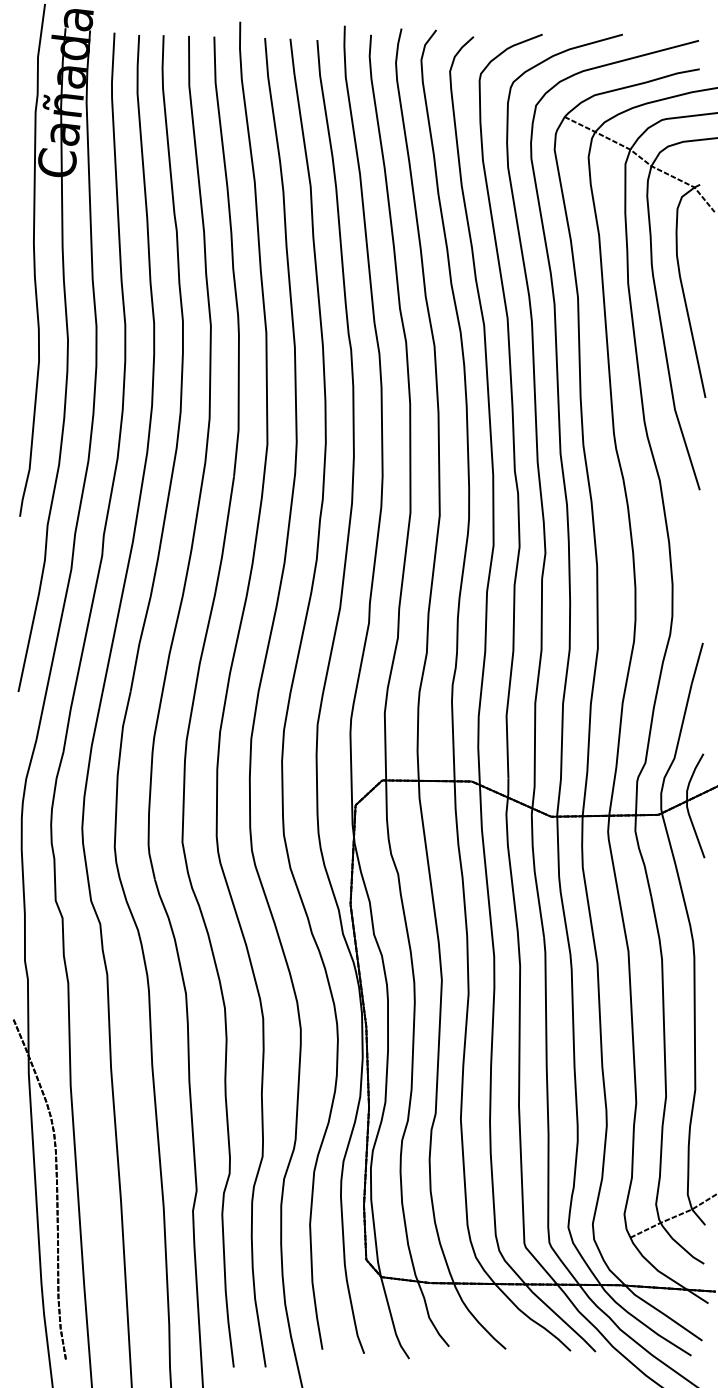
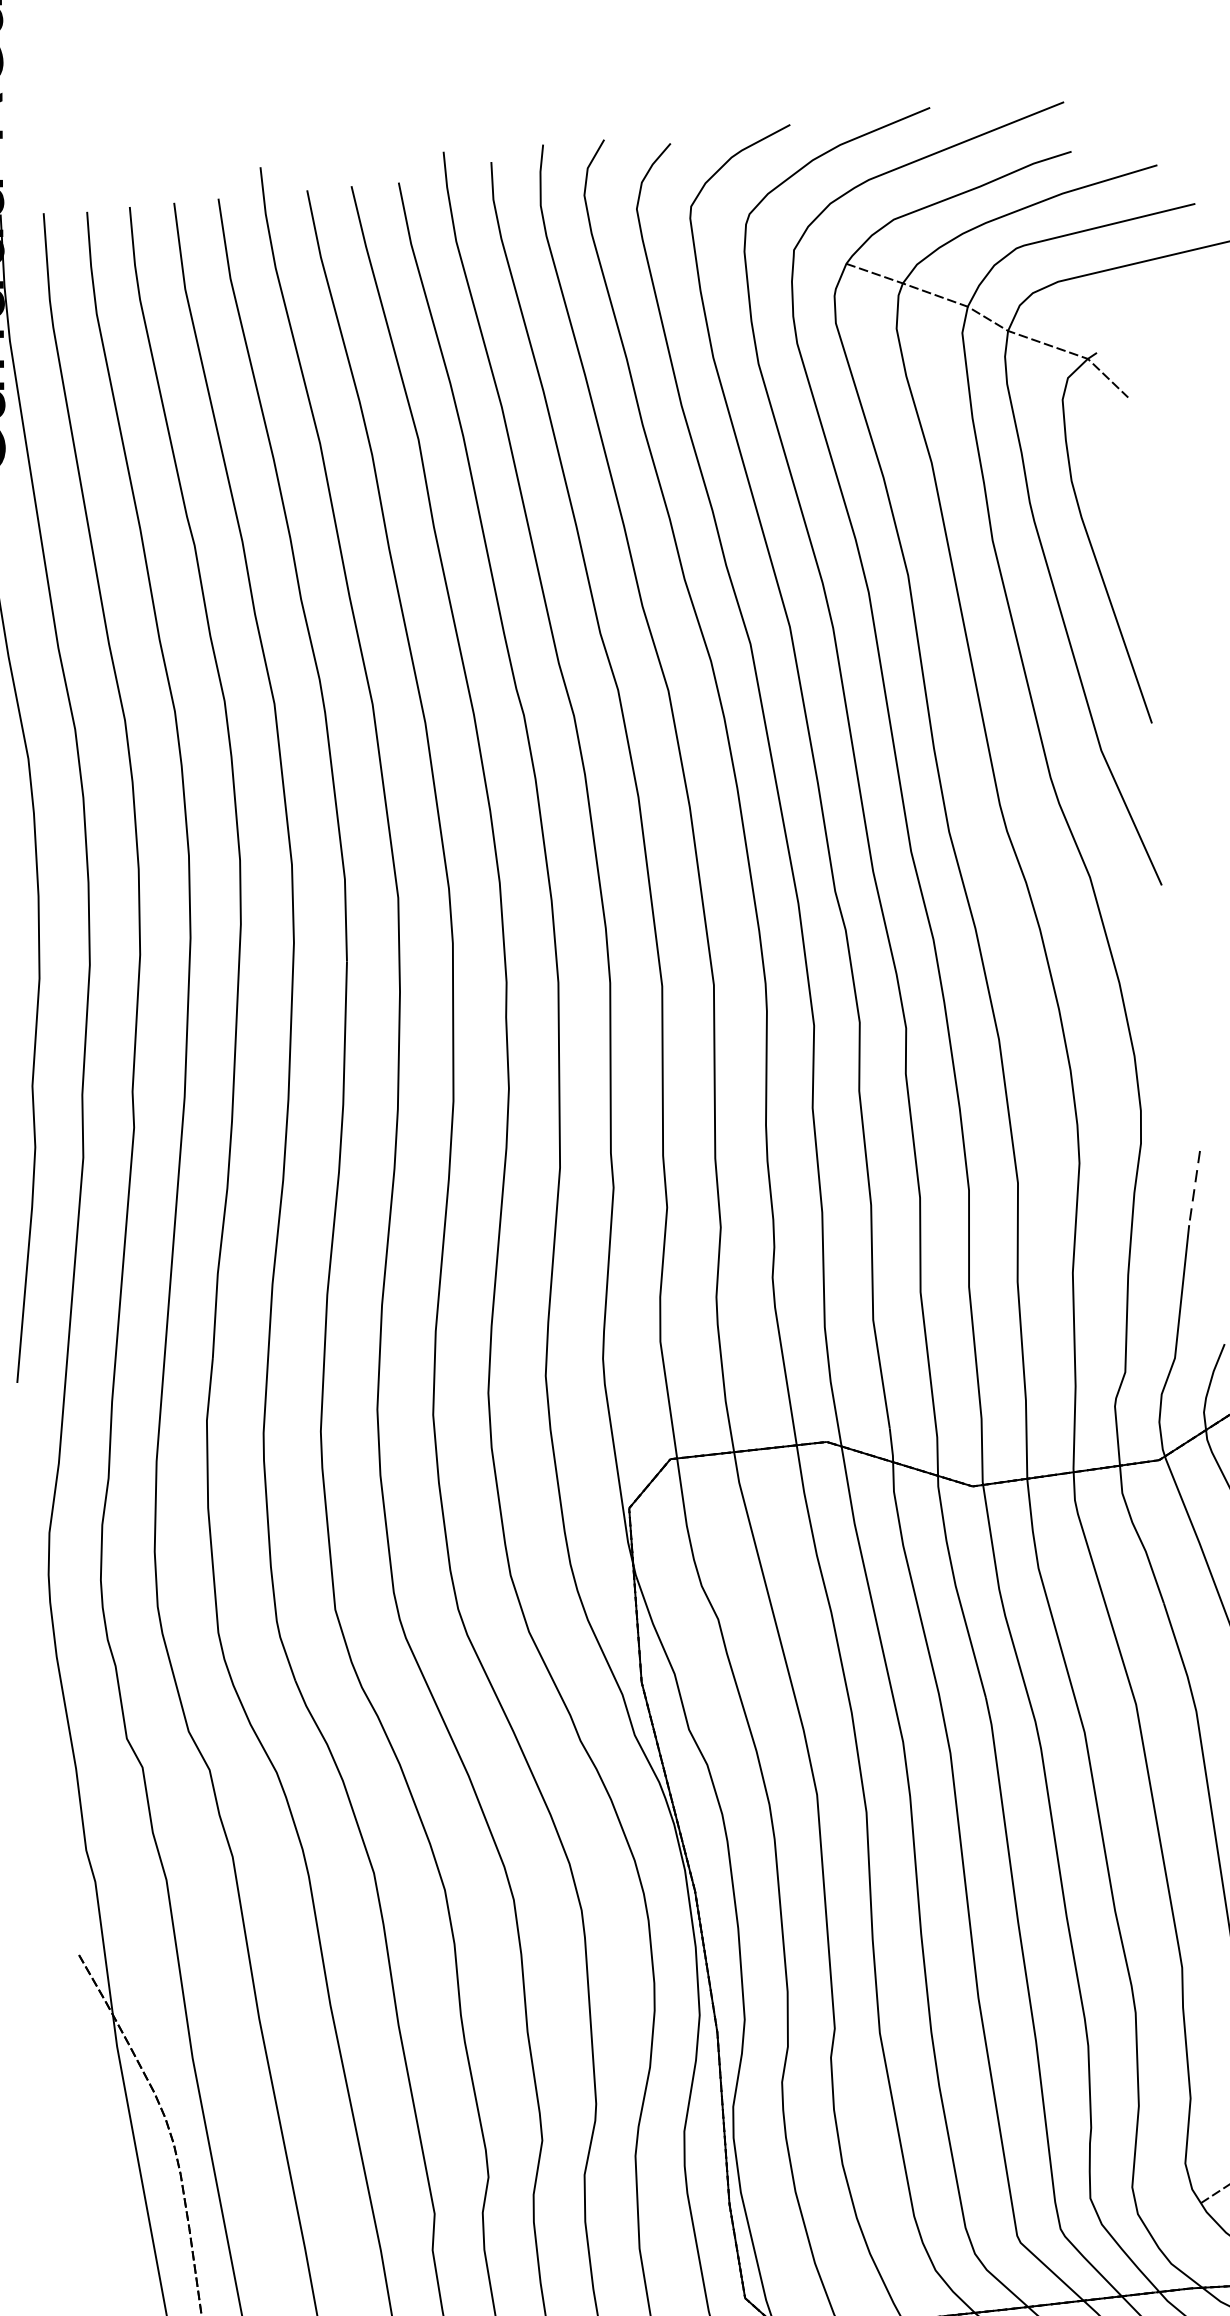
line: (697, 664) -> (1195, 1189), solid -> dashed

